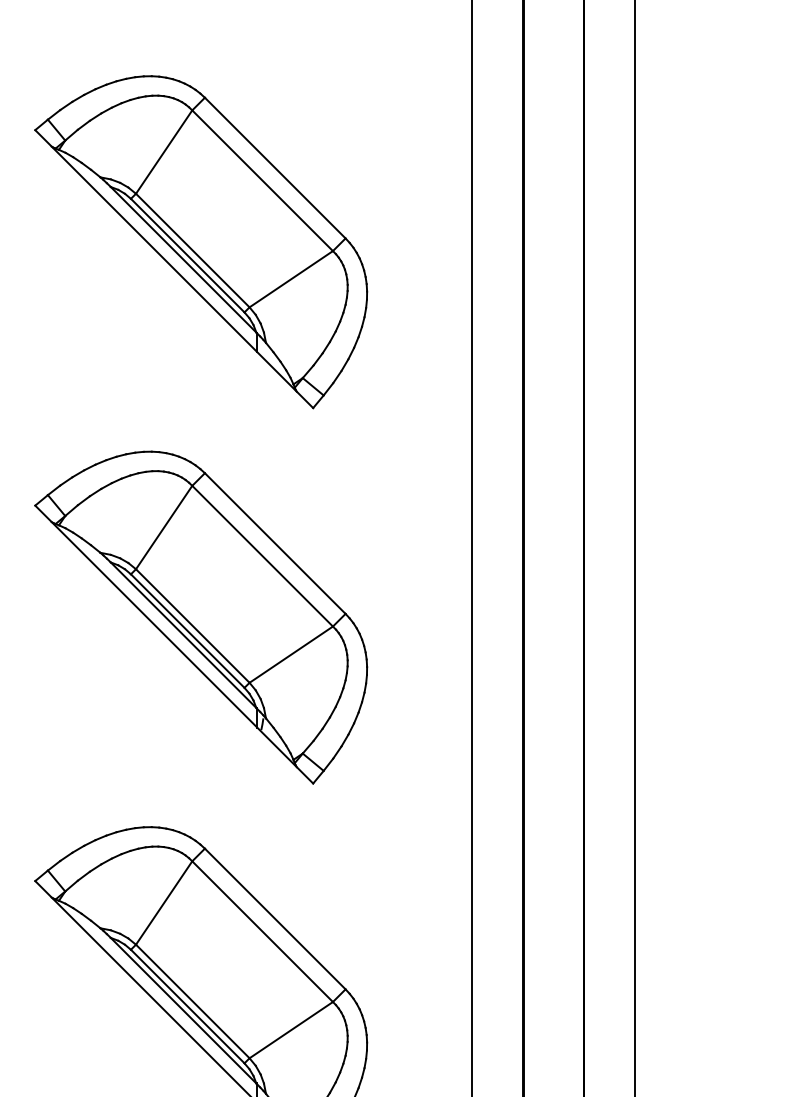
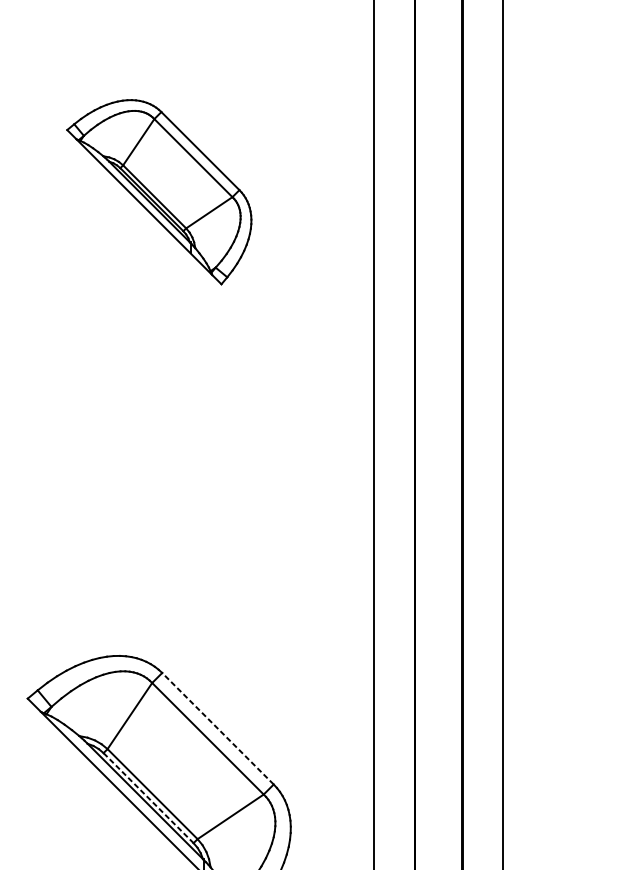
part: (201, 242) -> (159, 192), size x0.7
part: (201, 617) -> (159, 489), removed
line: (274, 918) -> (217, 728), solid -> dashed
line: (188, 1006) -> (149, 798), solid -> dashed

